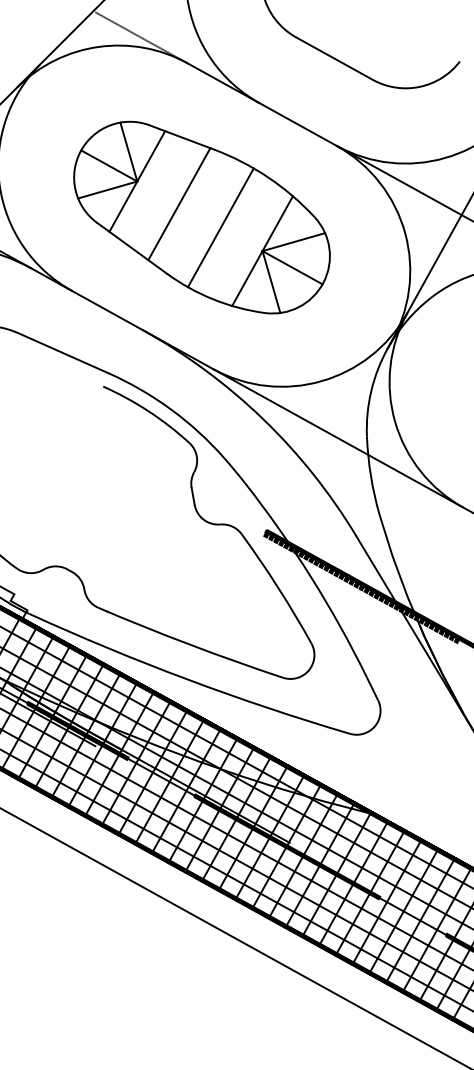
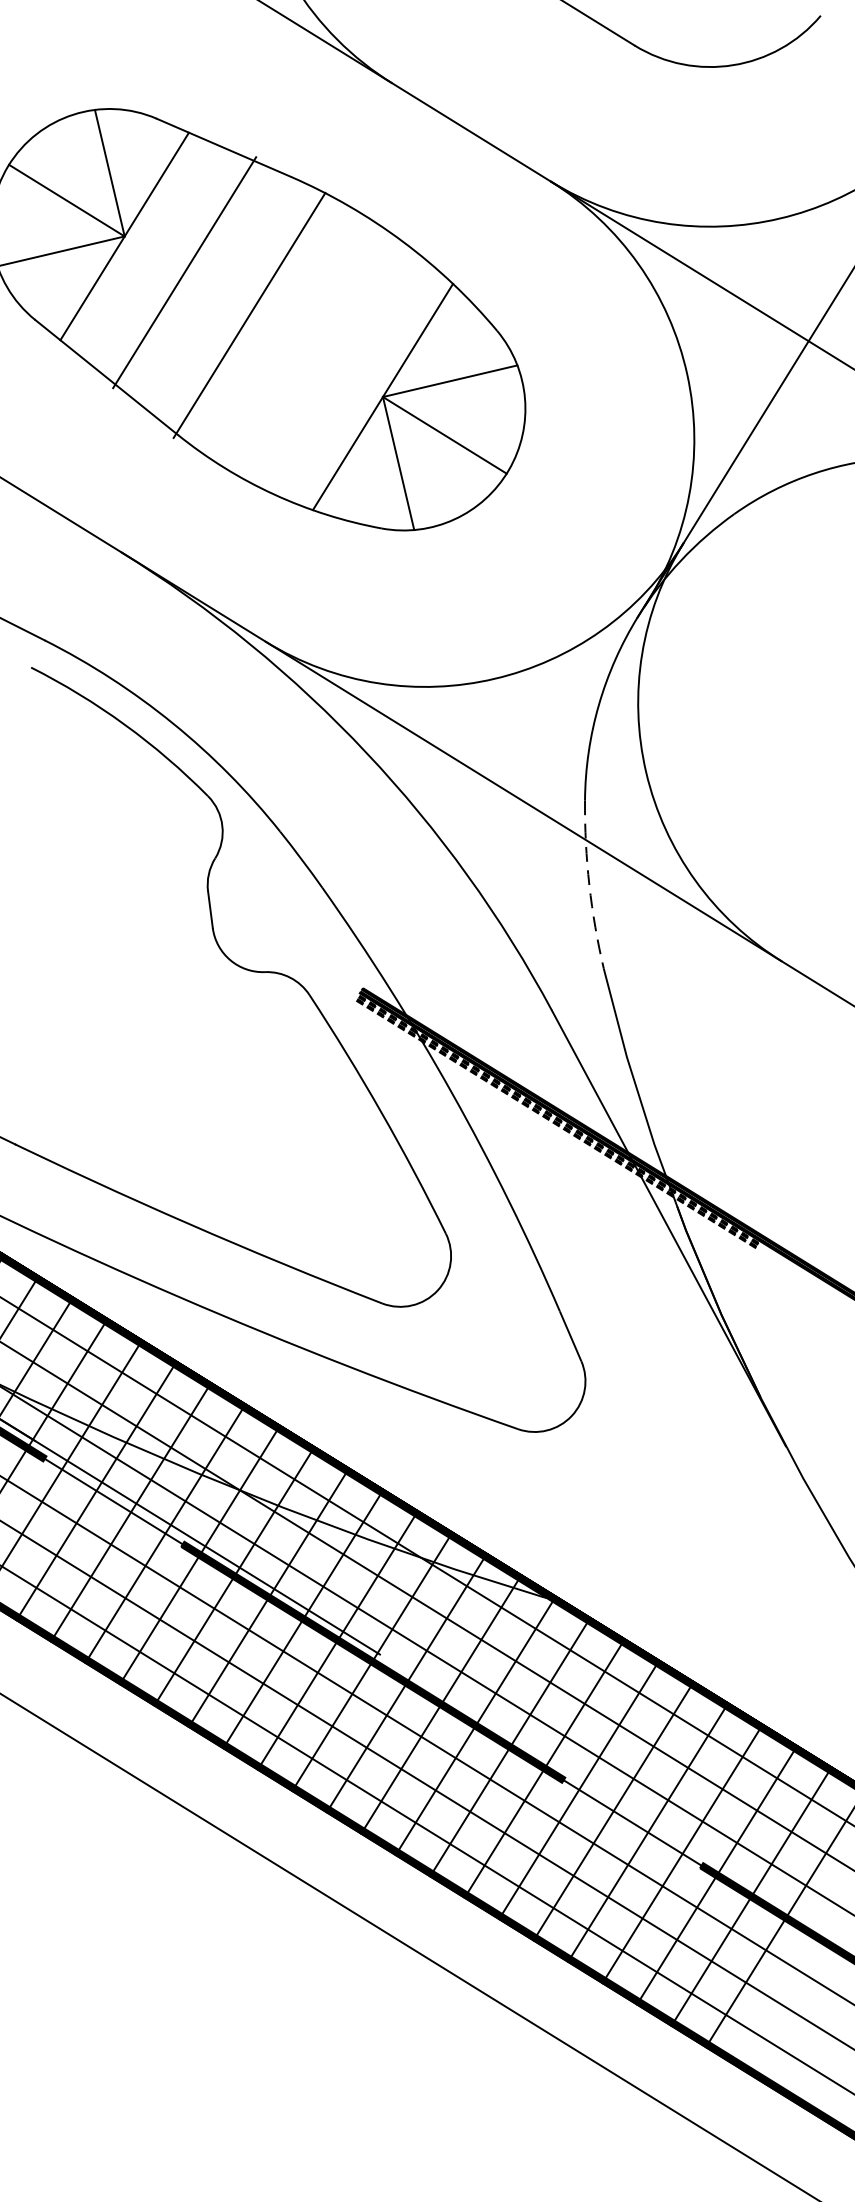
line: (179, 204) -> (184, 273), moved
line: (220, 227) -> (248, 314), moved
arc: (370, 476) -> (588, 885), solid -> dashed

